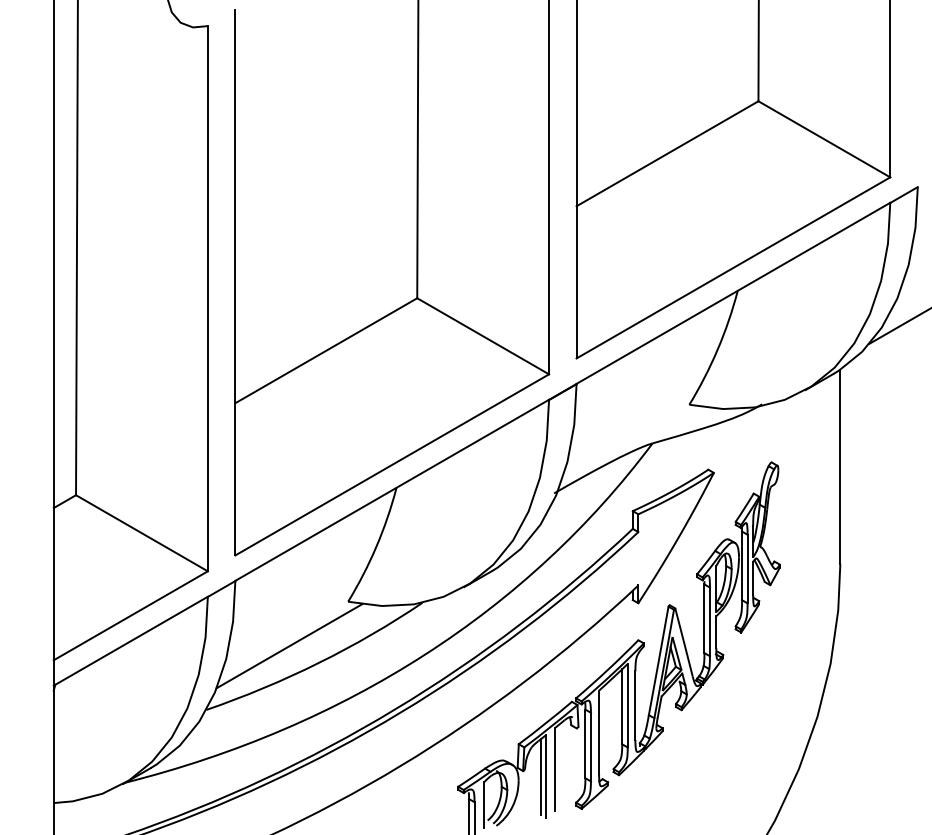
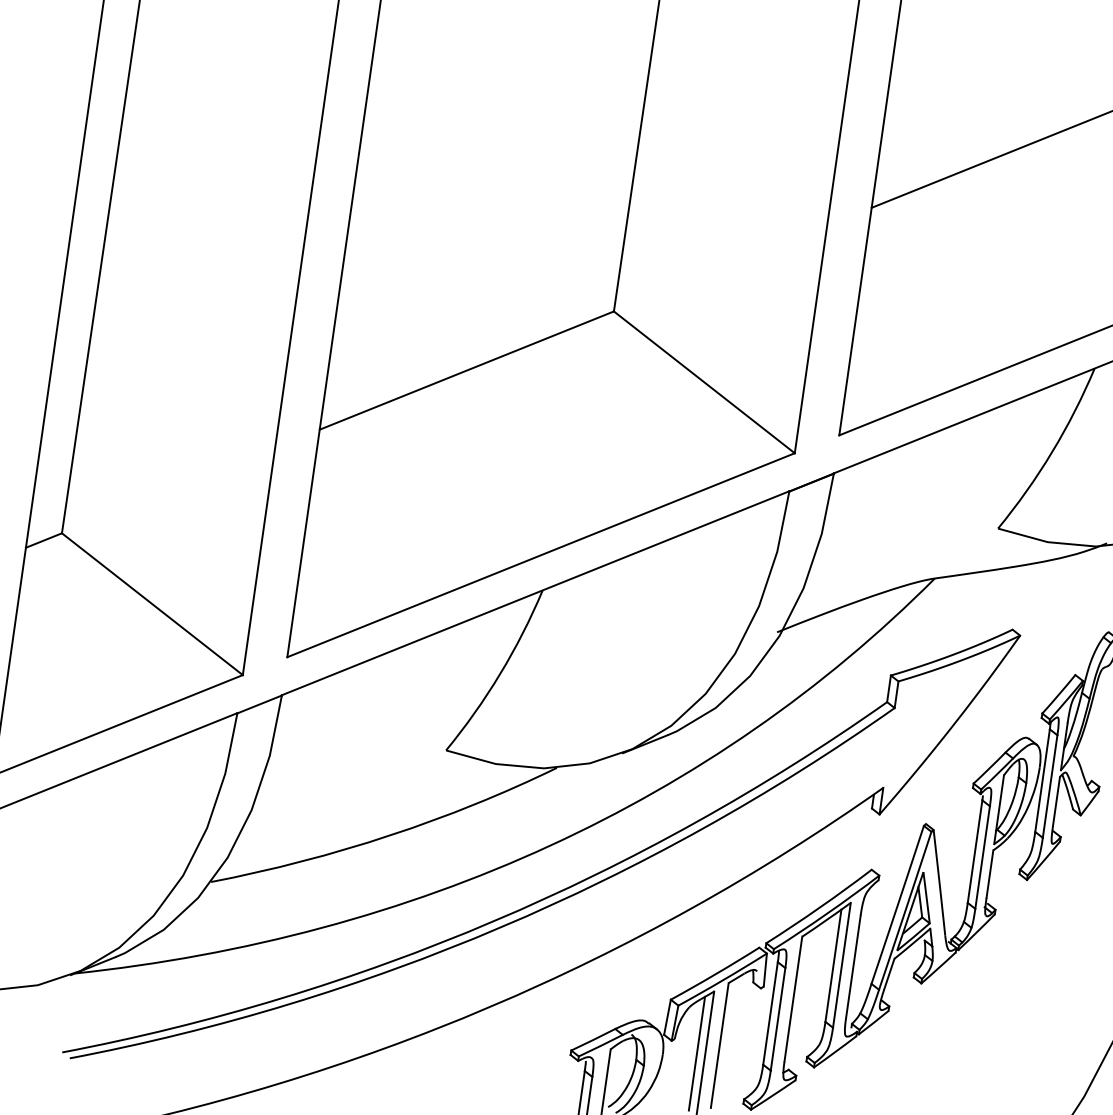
line: (289, 646) -> (348, 804), removed

